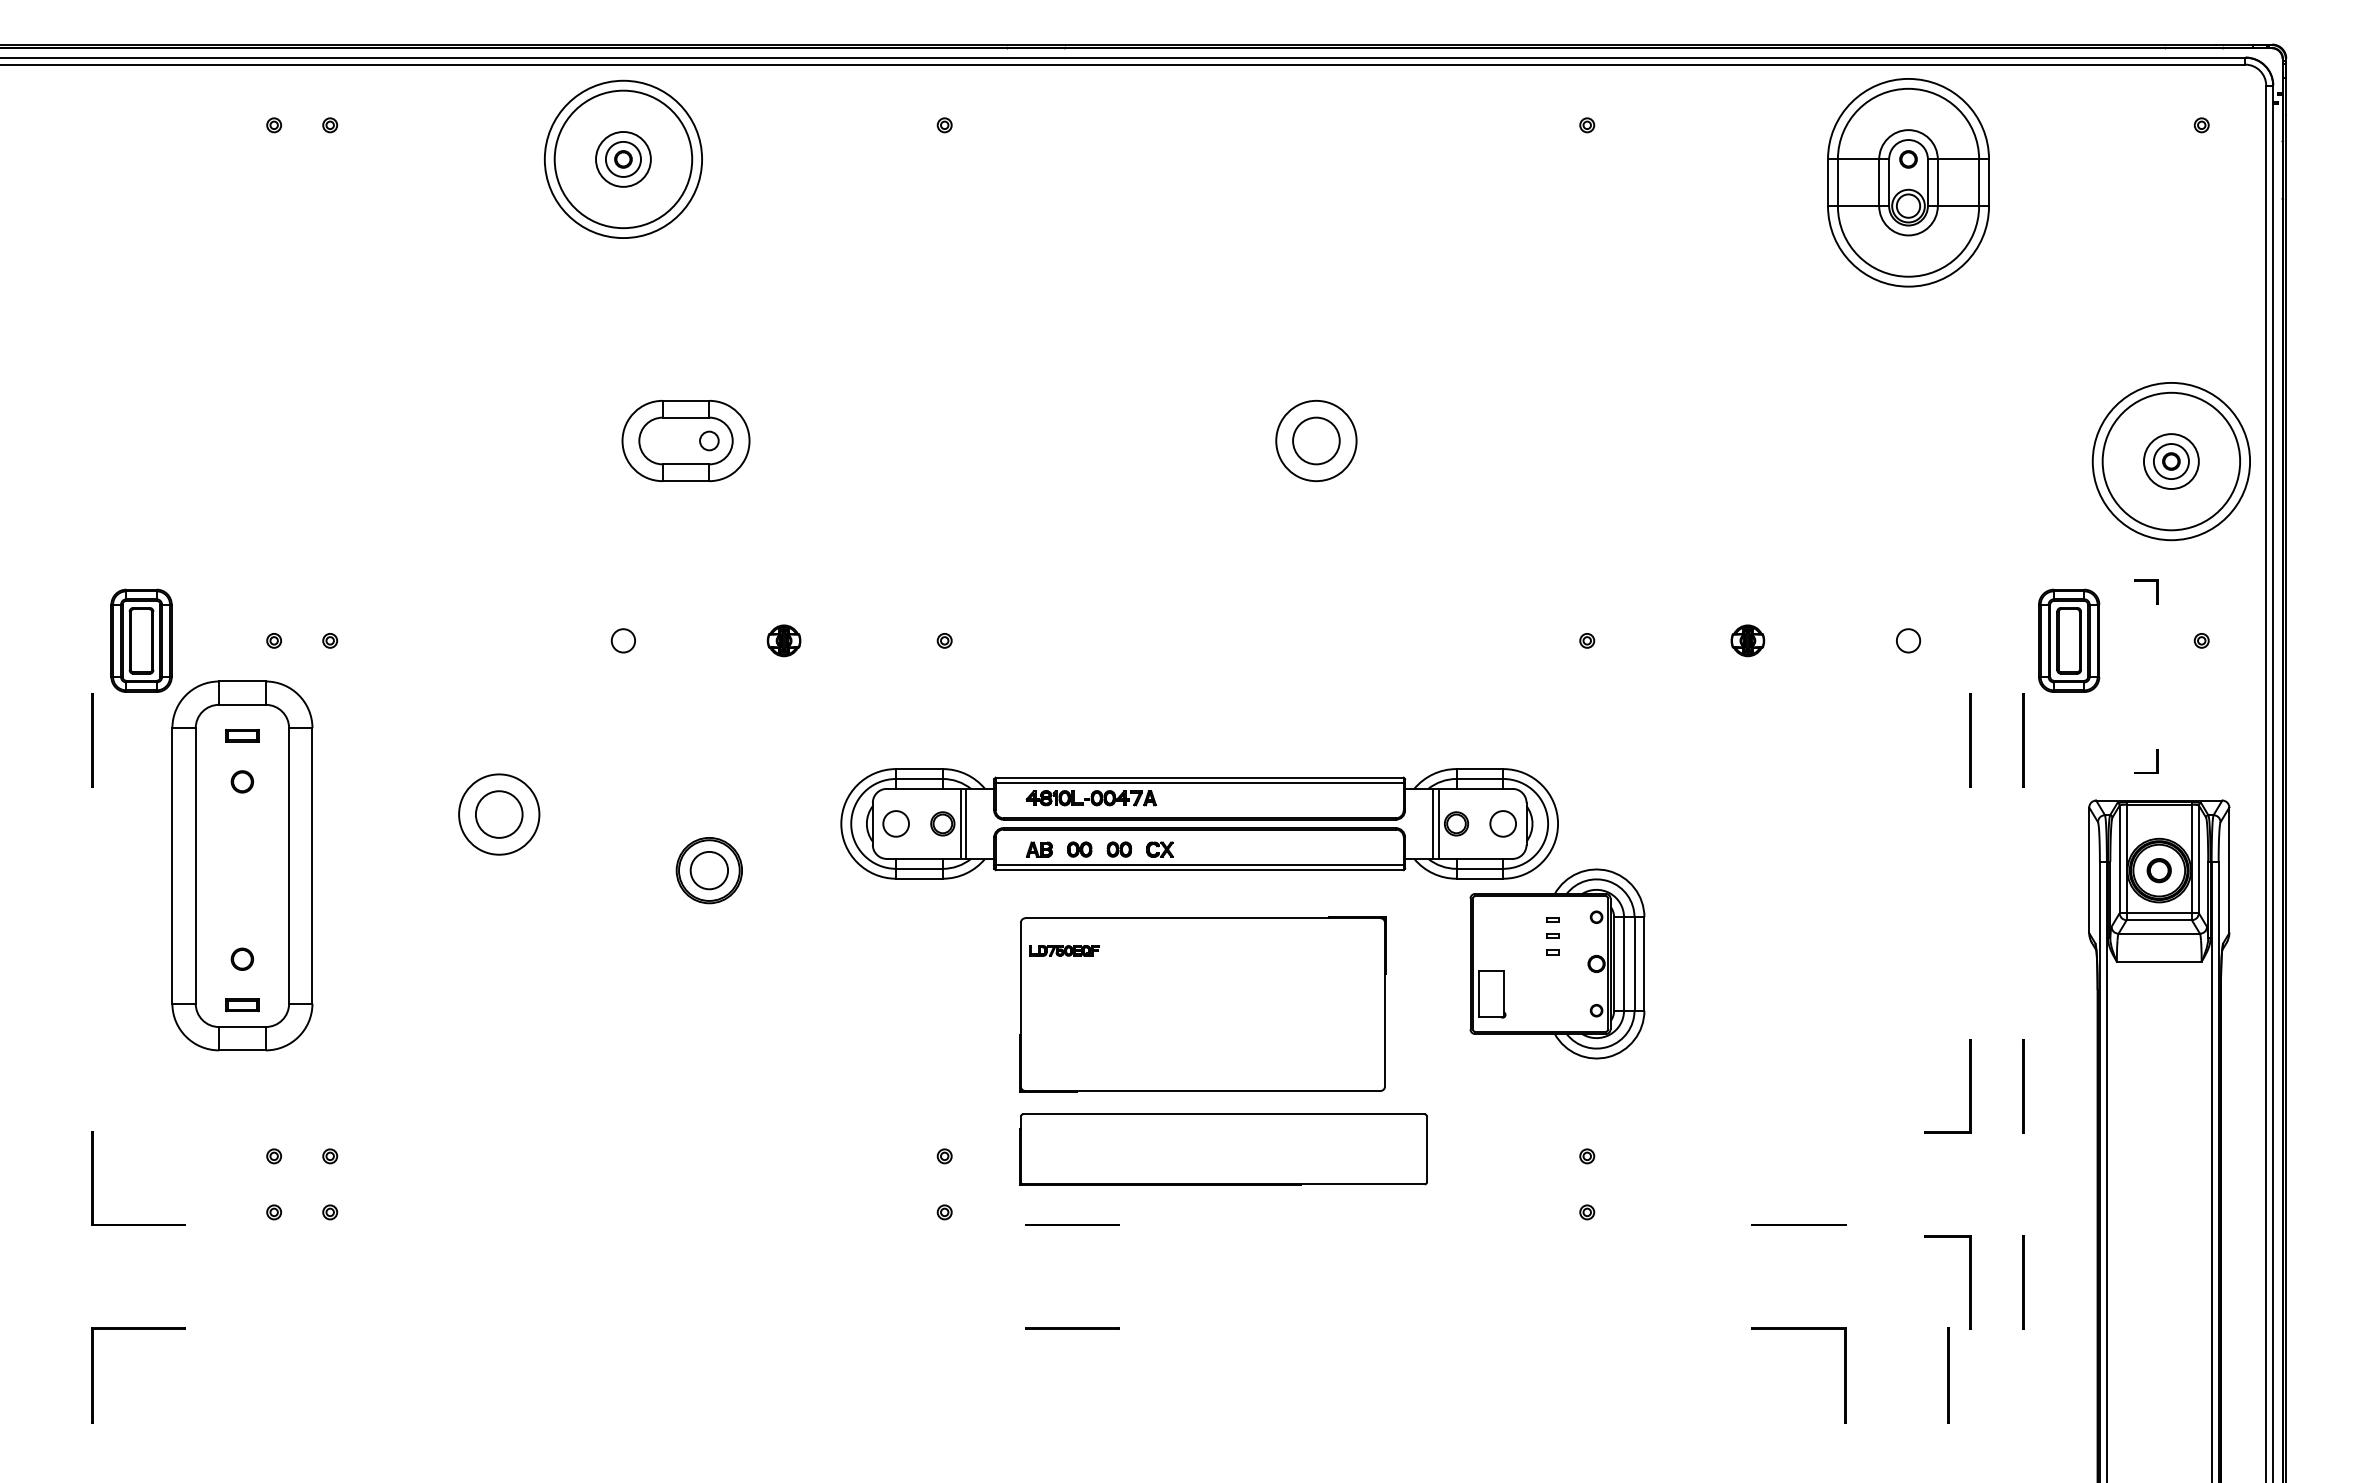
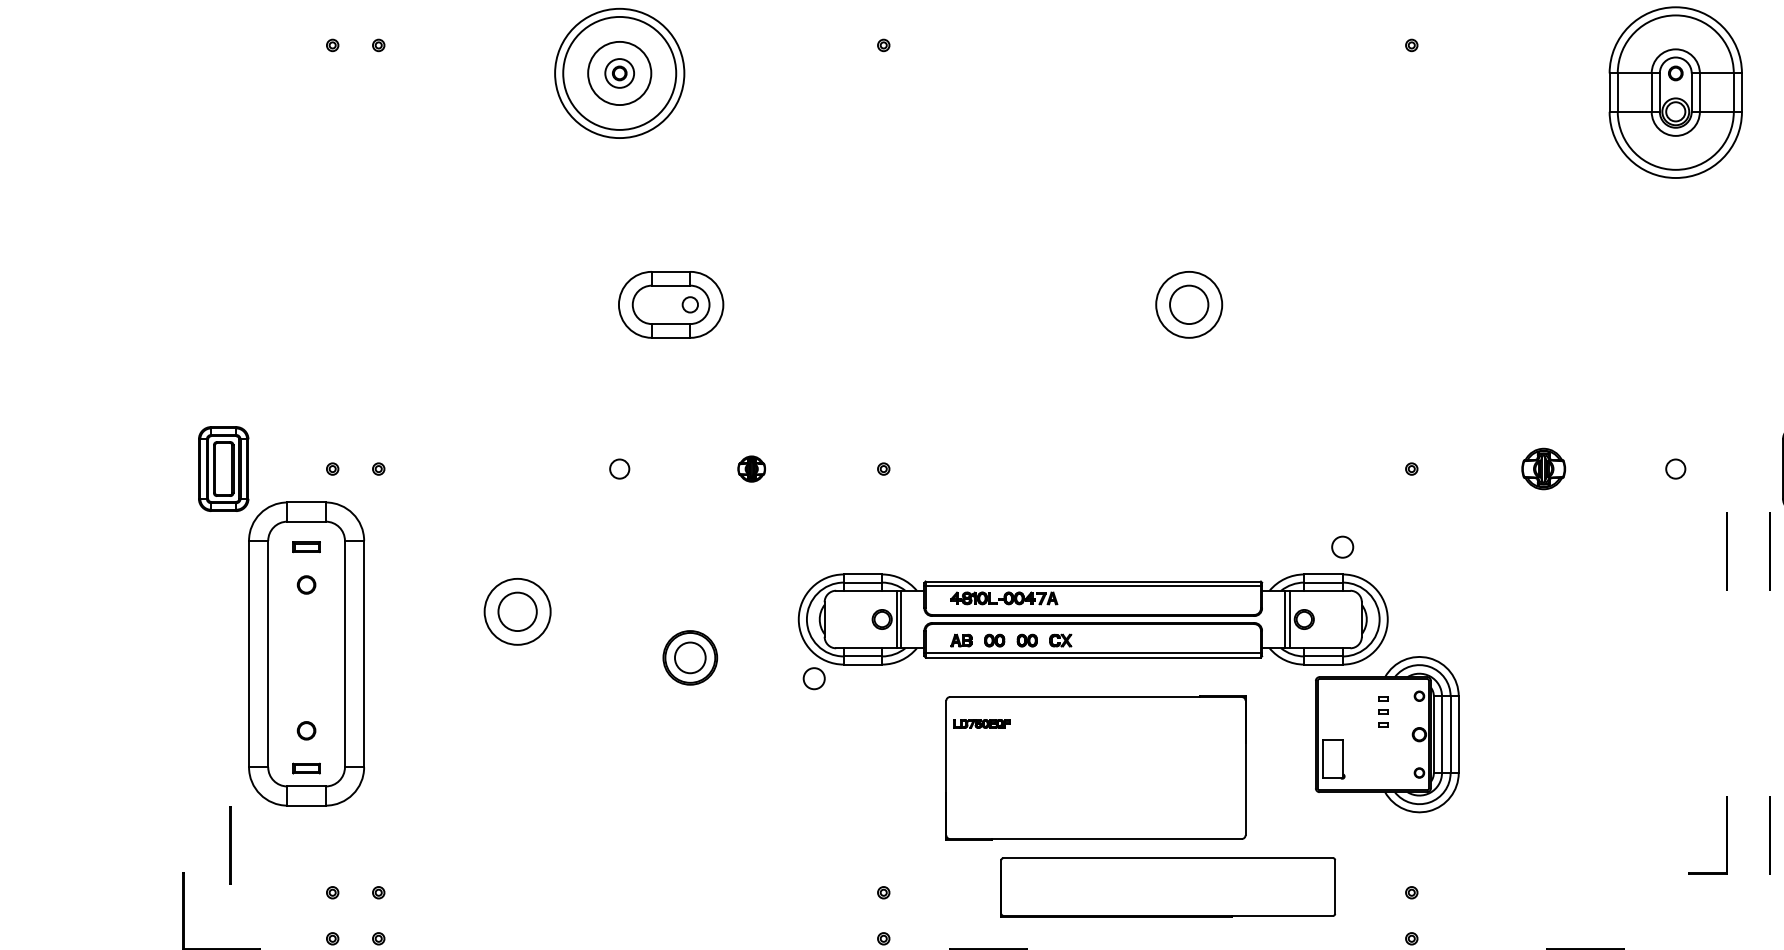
circle: (623, 158) -> (619, 72), size x1.4
part: (1747, 640) -> (1543, 468), size x1.6
line: (92, 740) -> (231, 845), moved
circle: (895, 823) -> (813, 678), moved
circle: (1502, 823) -> (1342, 546), moved
part: (1223, 1149) -> (1167, 887), moved

